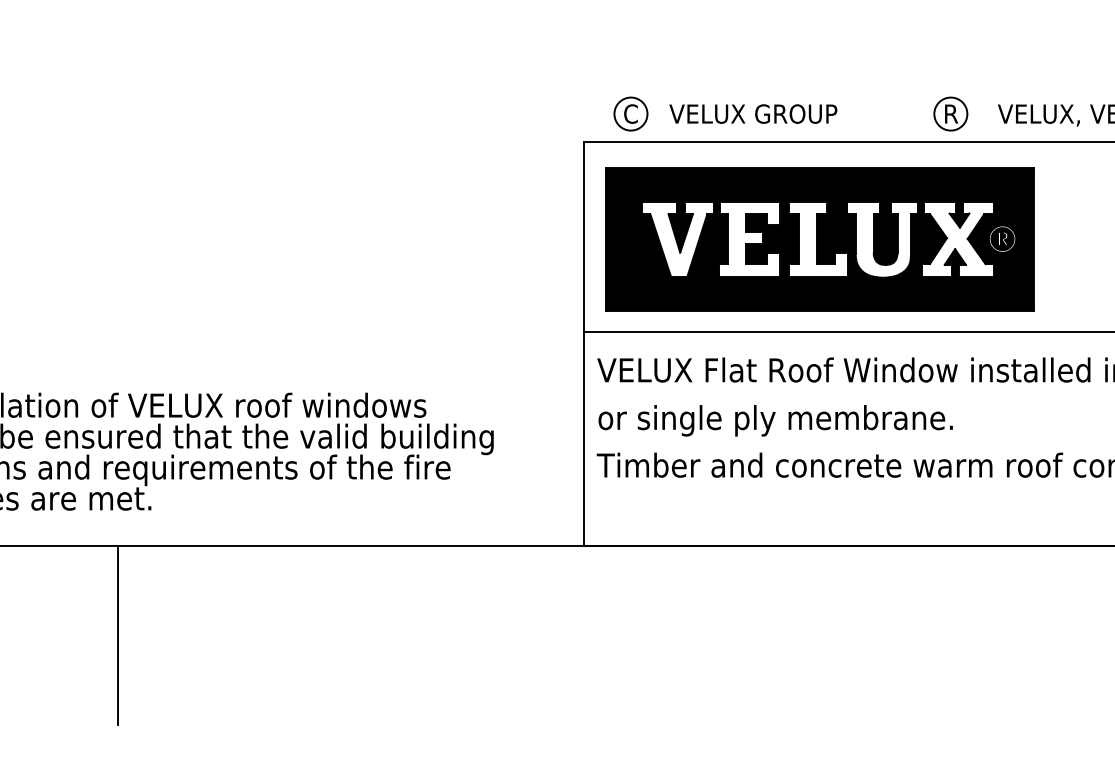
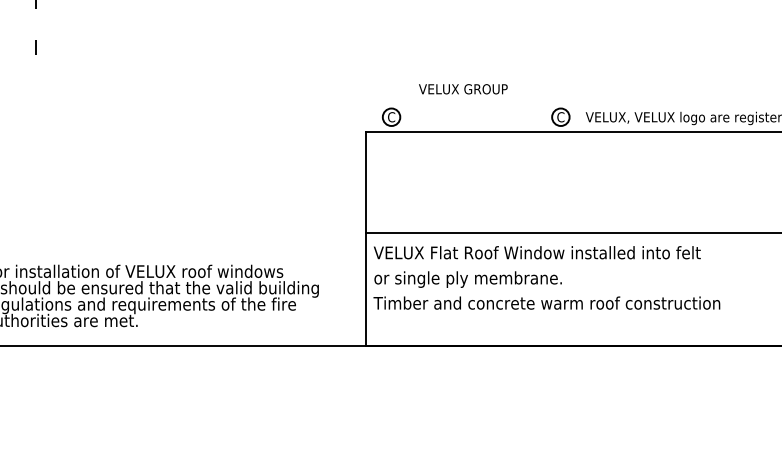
text: (753, 114) -> (463, 89), moved
text: (950, 114) -> (560, 117), R -> C
part: (819, 239) -> (491, 183), removed
line: (118, 634) -> (120, 392), removed

